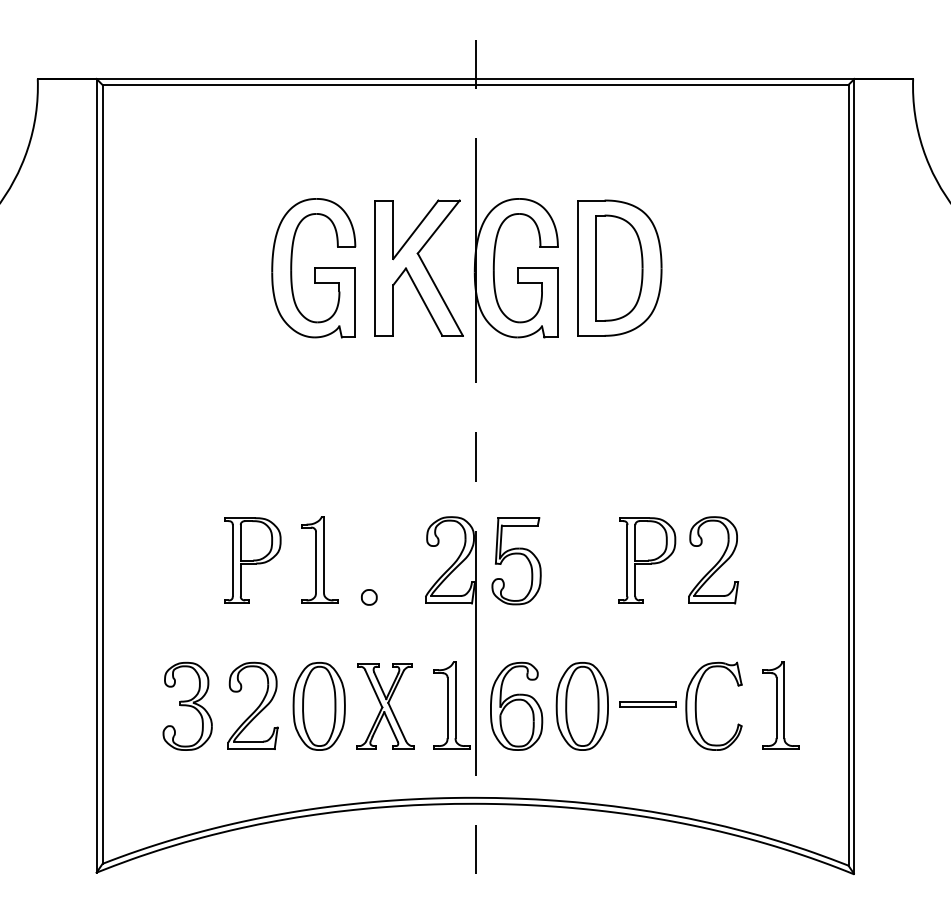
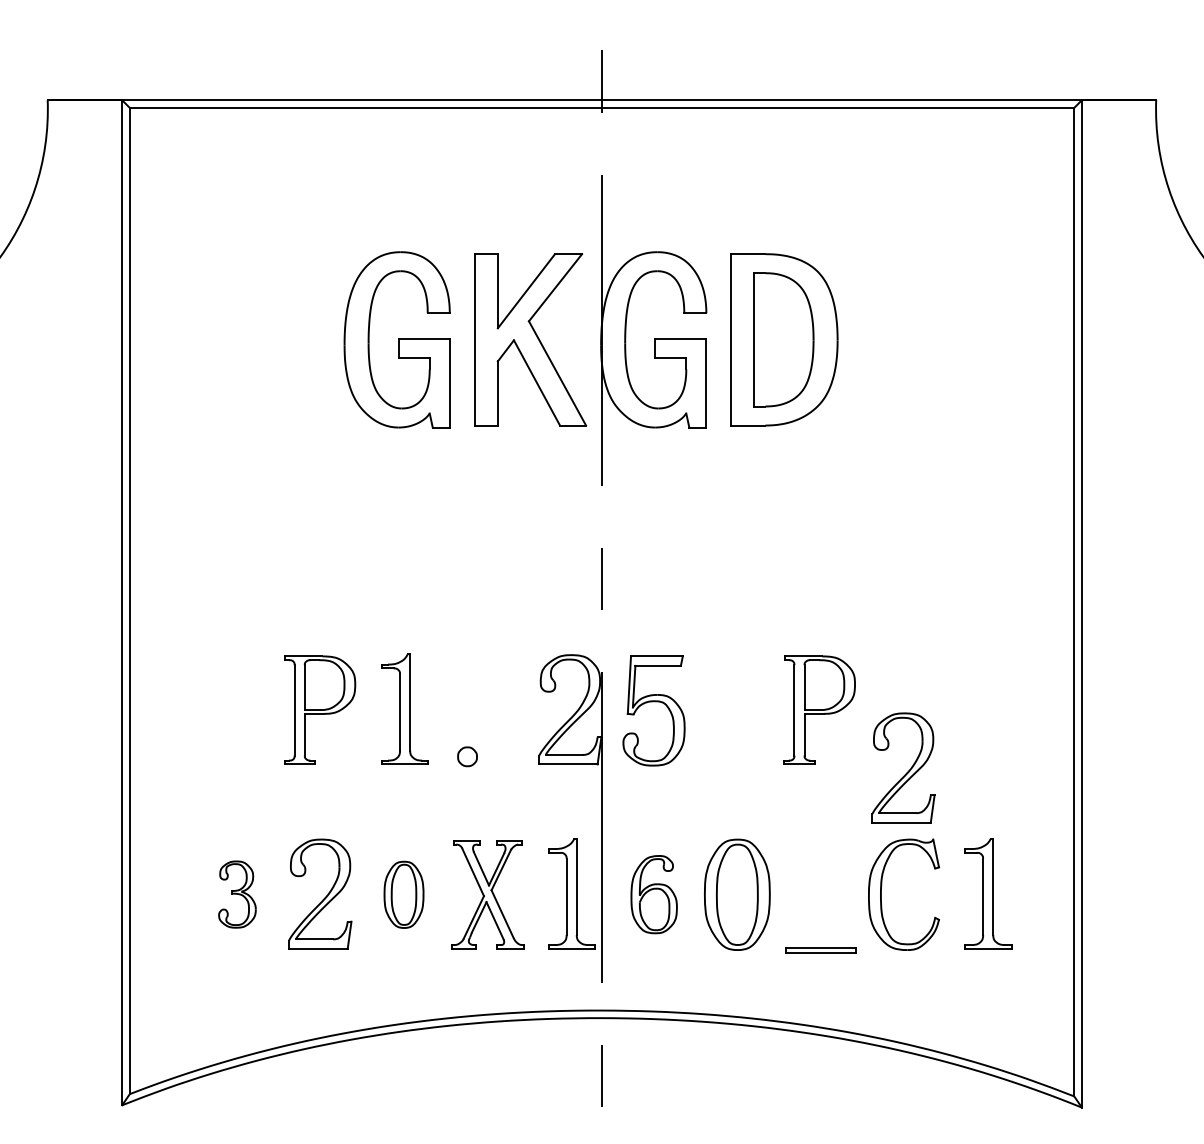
part: (713, 560) -> (903, 768), moved
part: (647, 704) -> (819, 950), moved
part: (187, 705) -> (237, 893), size x0.6
part: (516, 705) -> (653, 893), size x0.7
part: (318, 706) -> (403, 894), size x0.6

